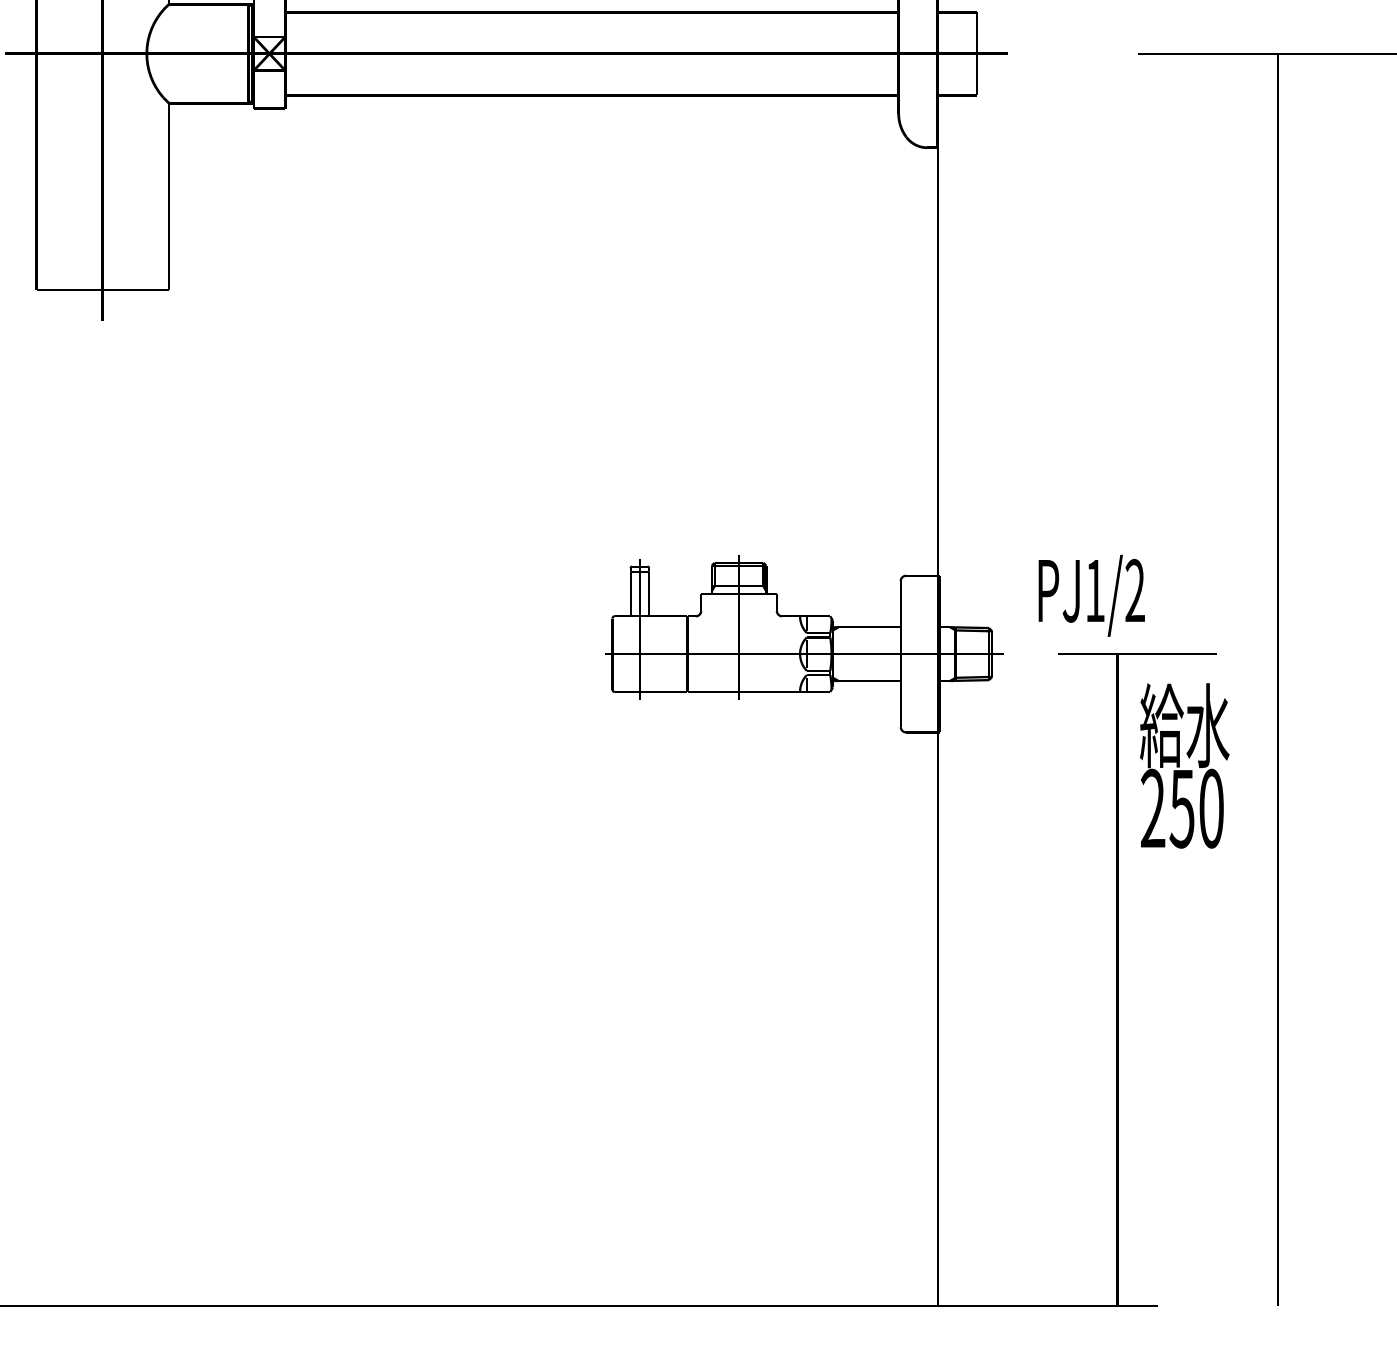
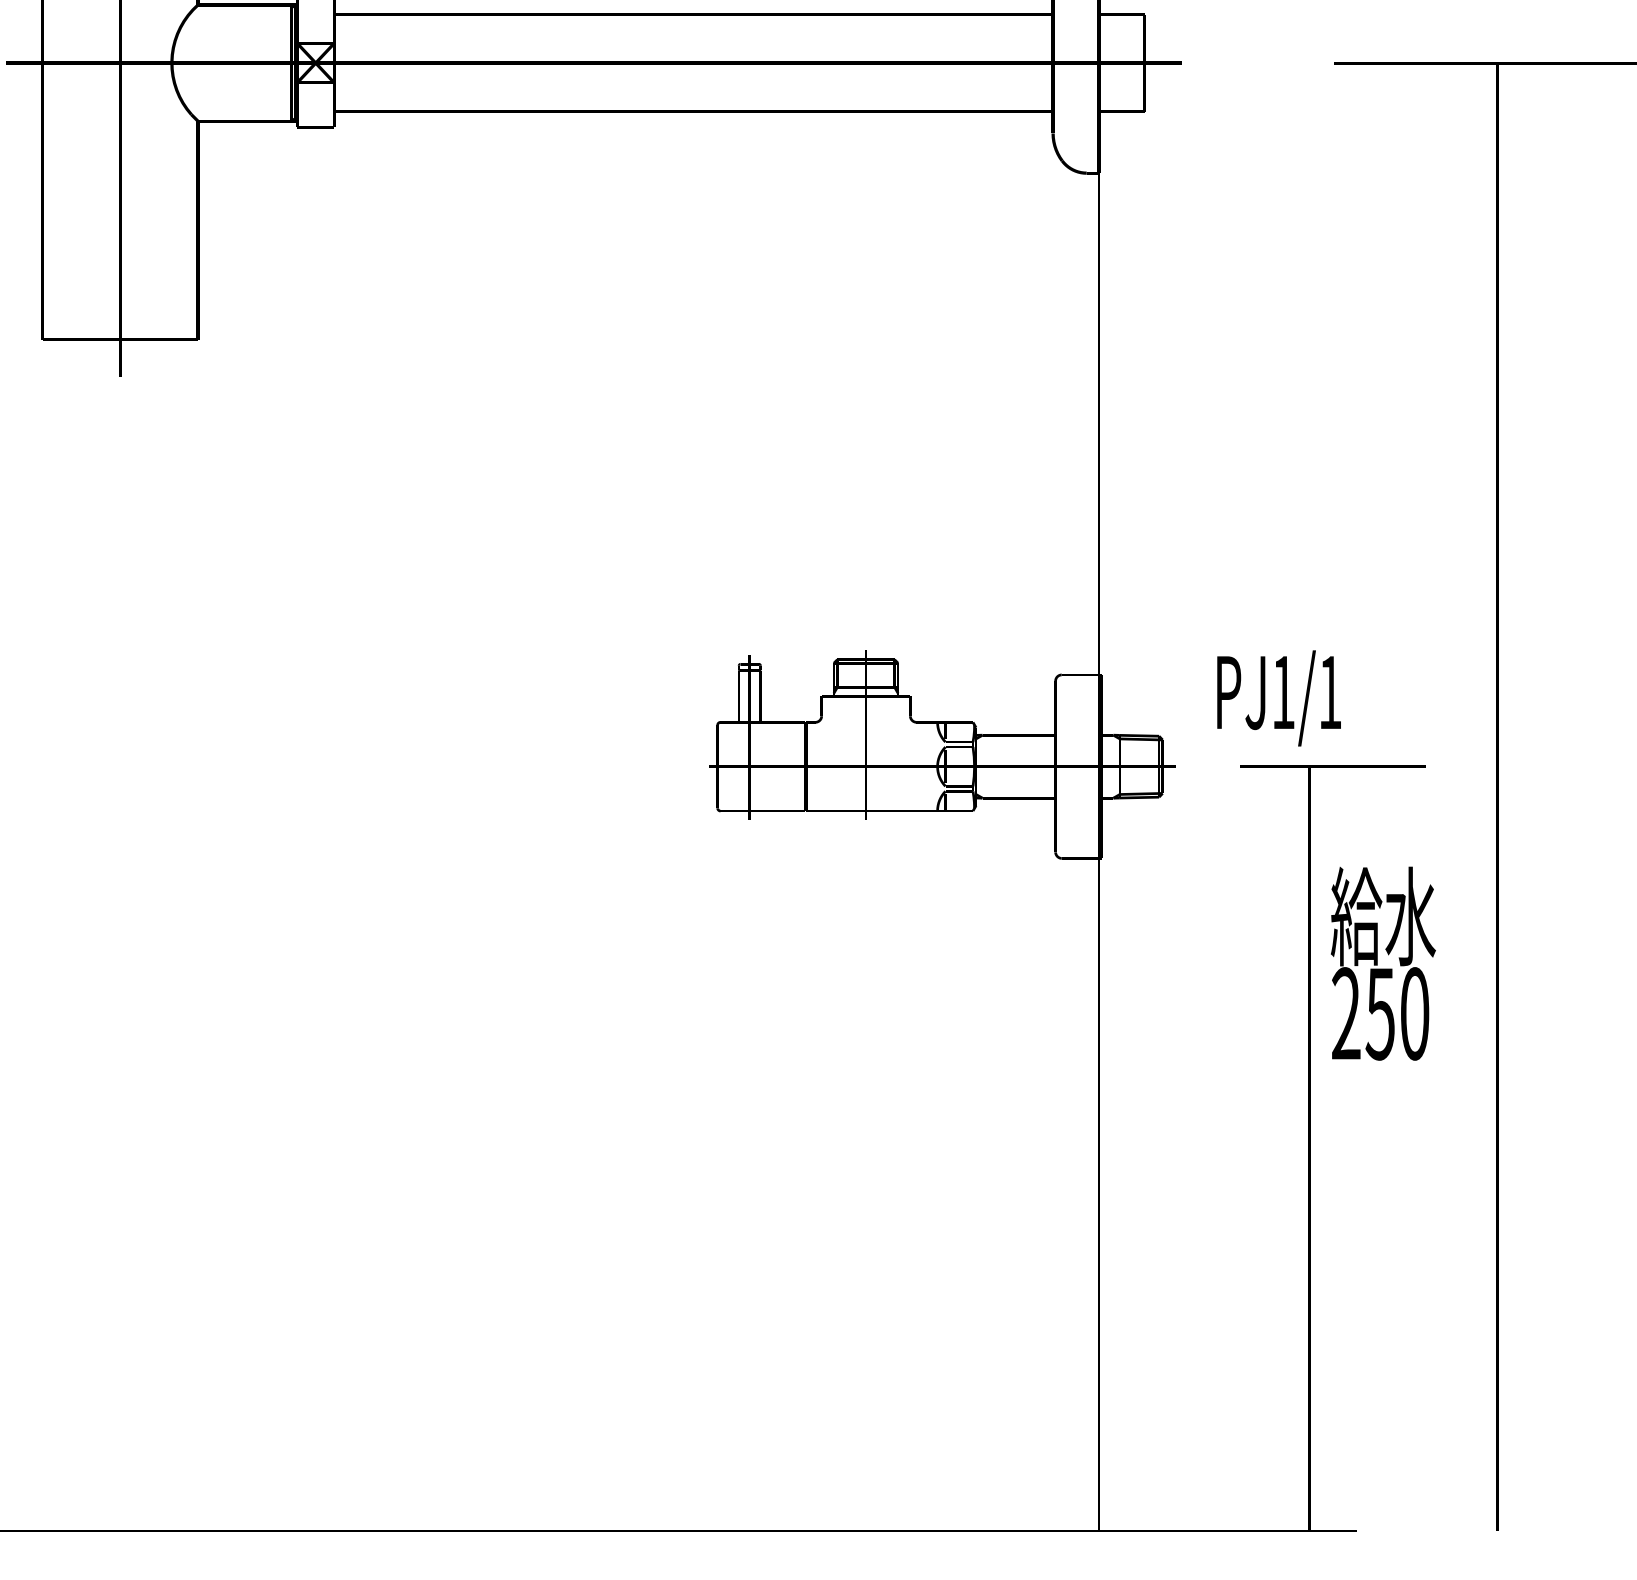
text: (1135, 589) -> (1330, 691), PJ1/2 -> PJ1/1
text: (1184, 765) -> (1383, 963), moved

